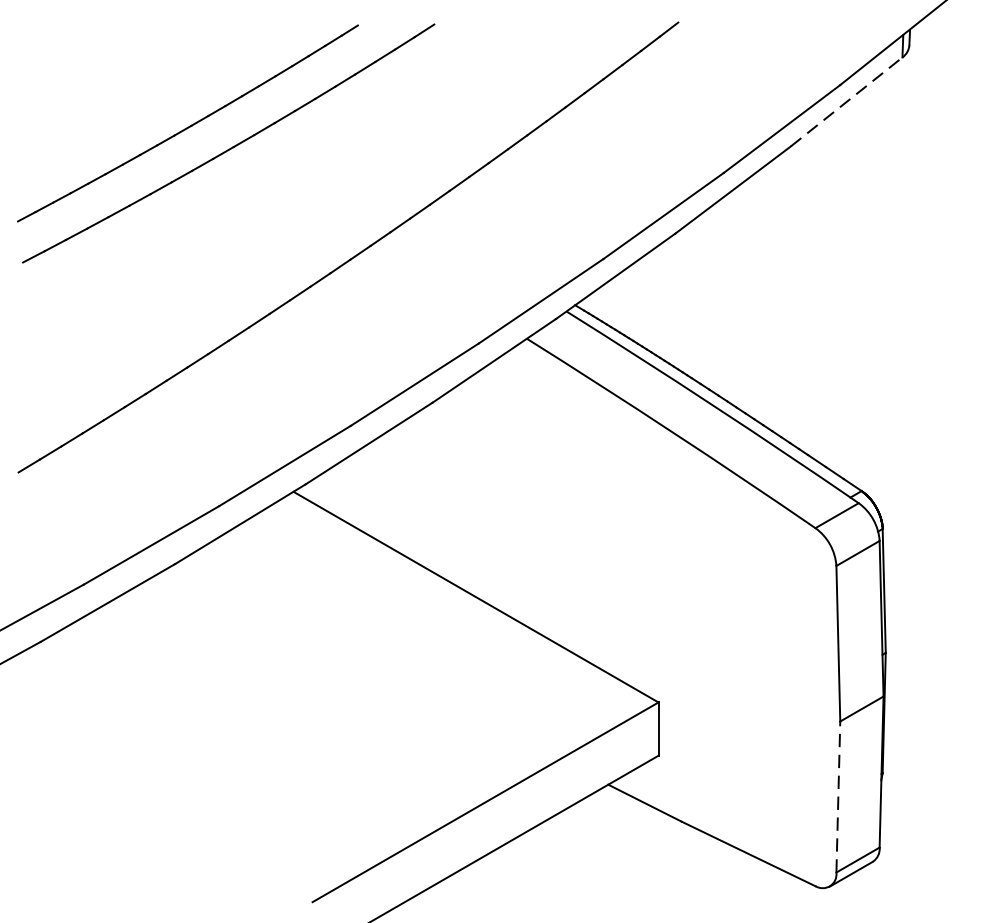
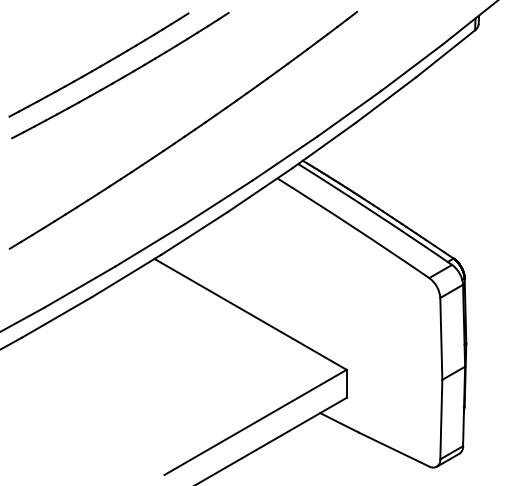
line: (846, 101) -> (445, 53), dashed -> solid
line: (838, 796) -> (441, 419), dashed -> solid

